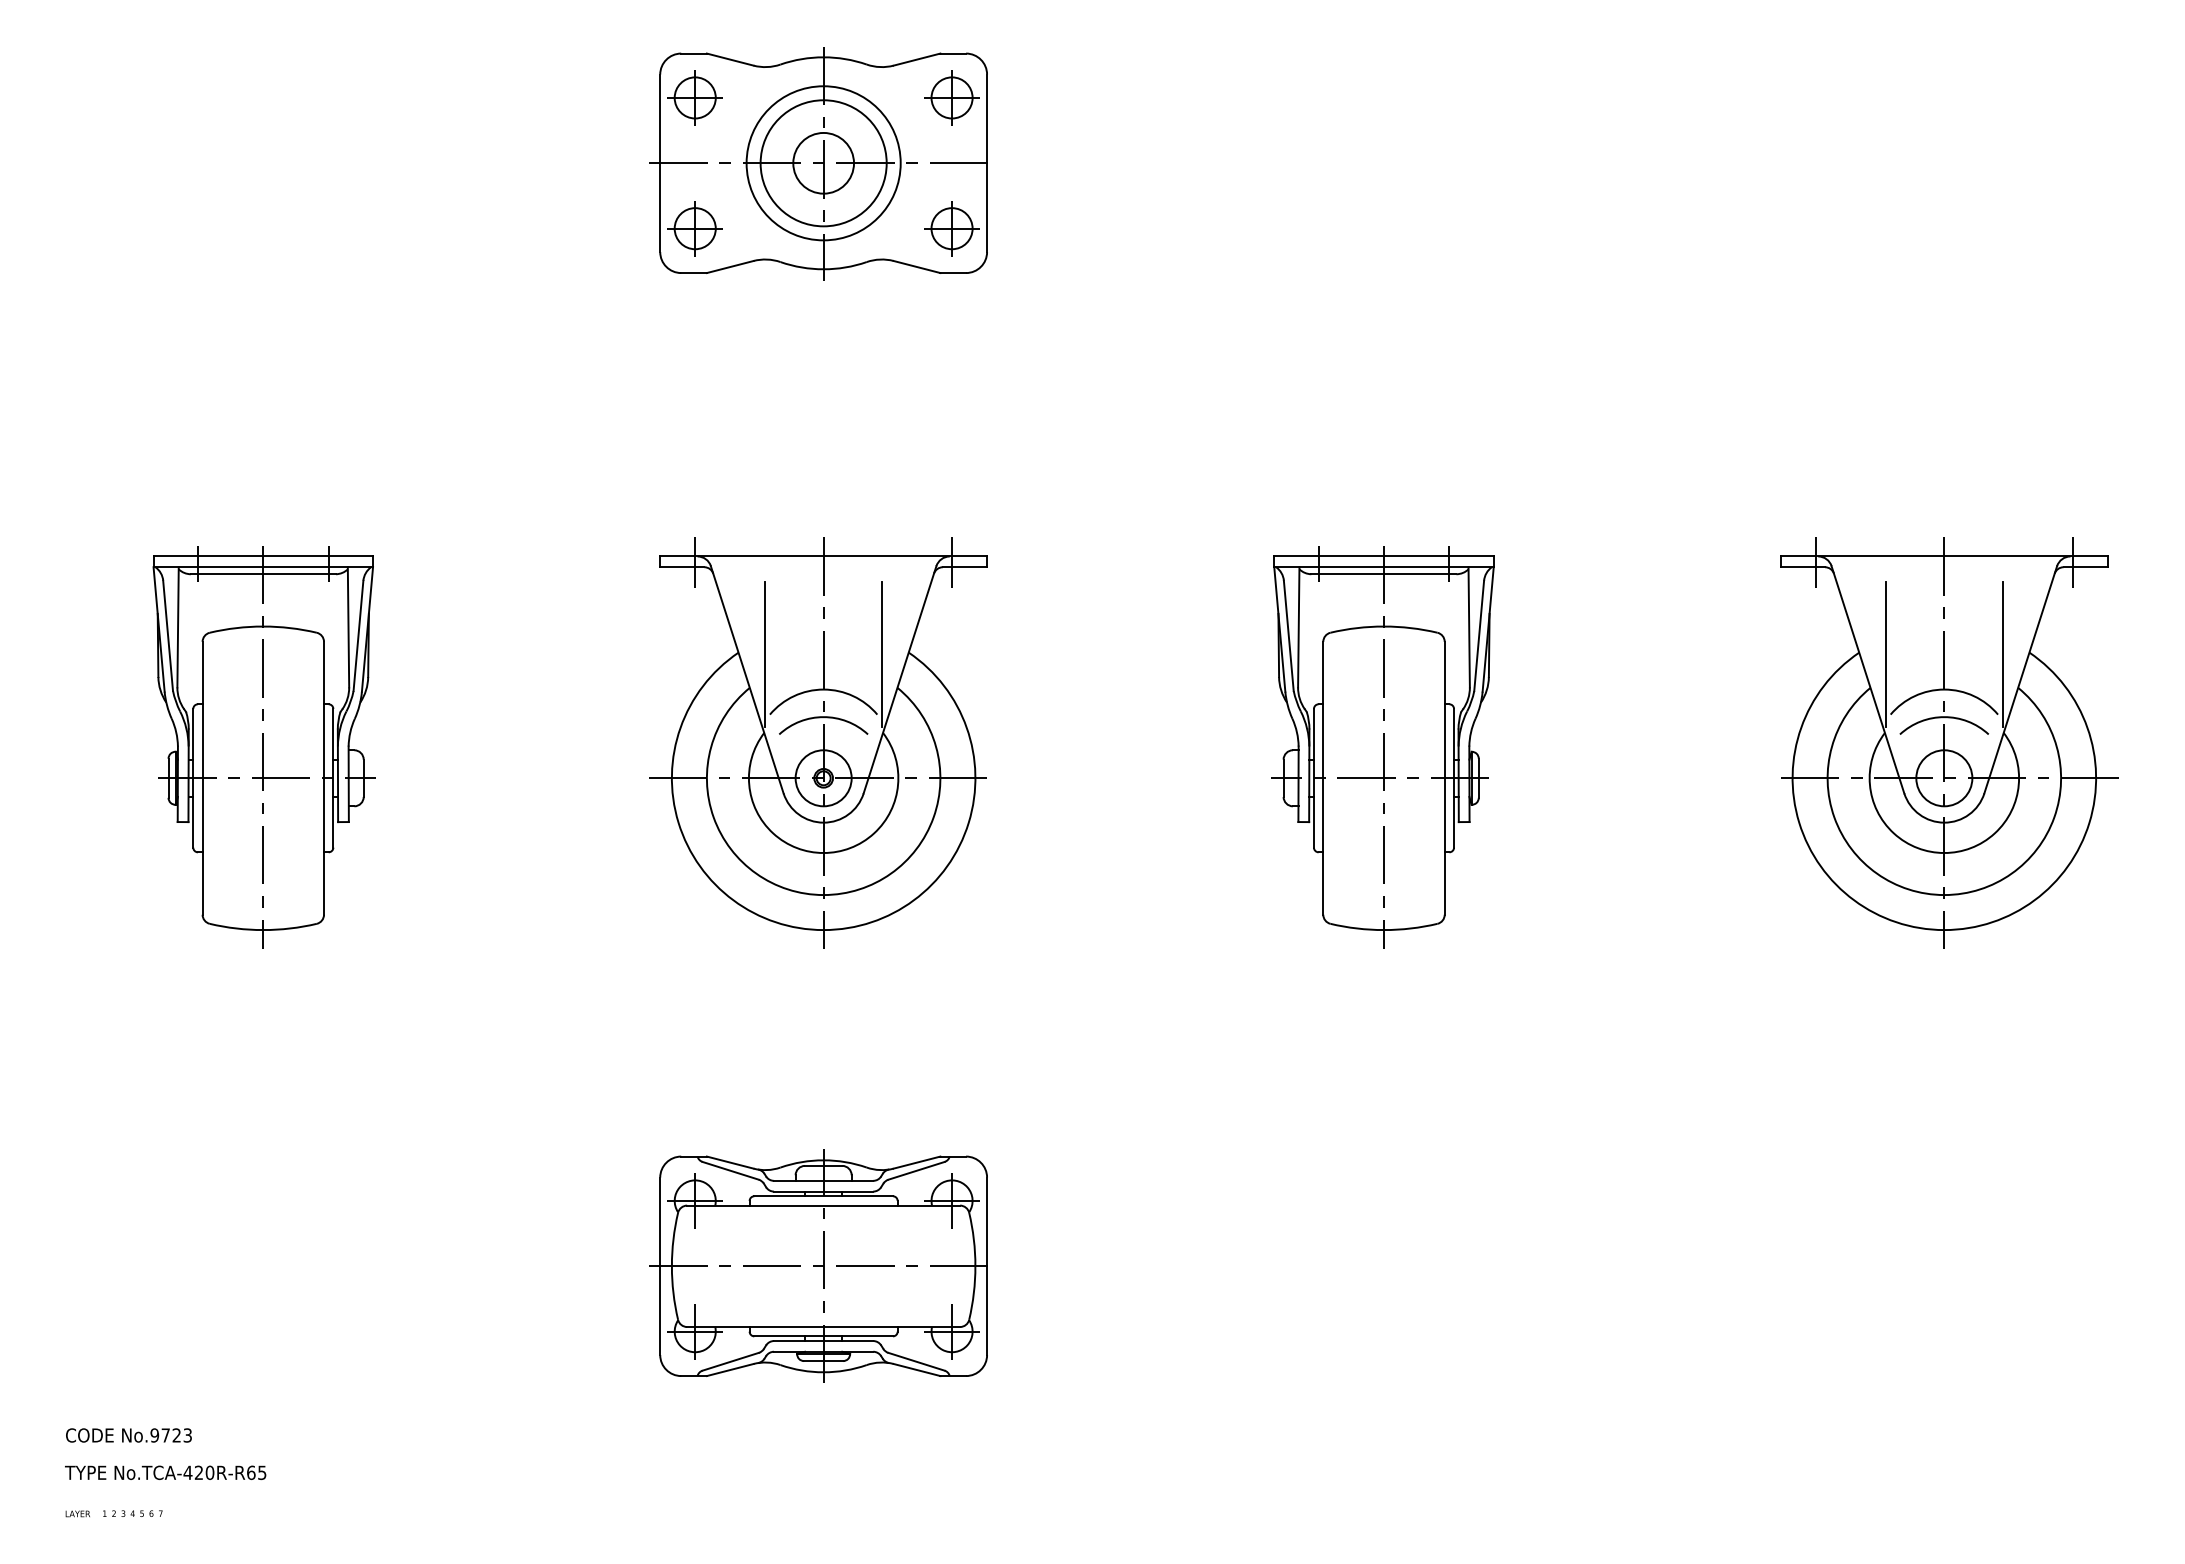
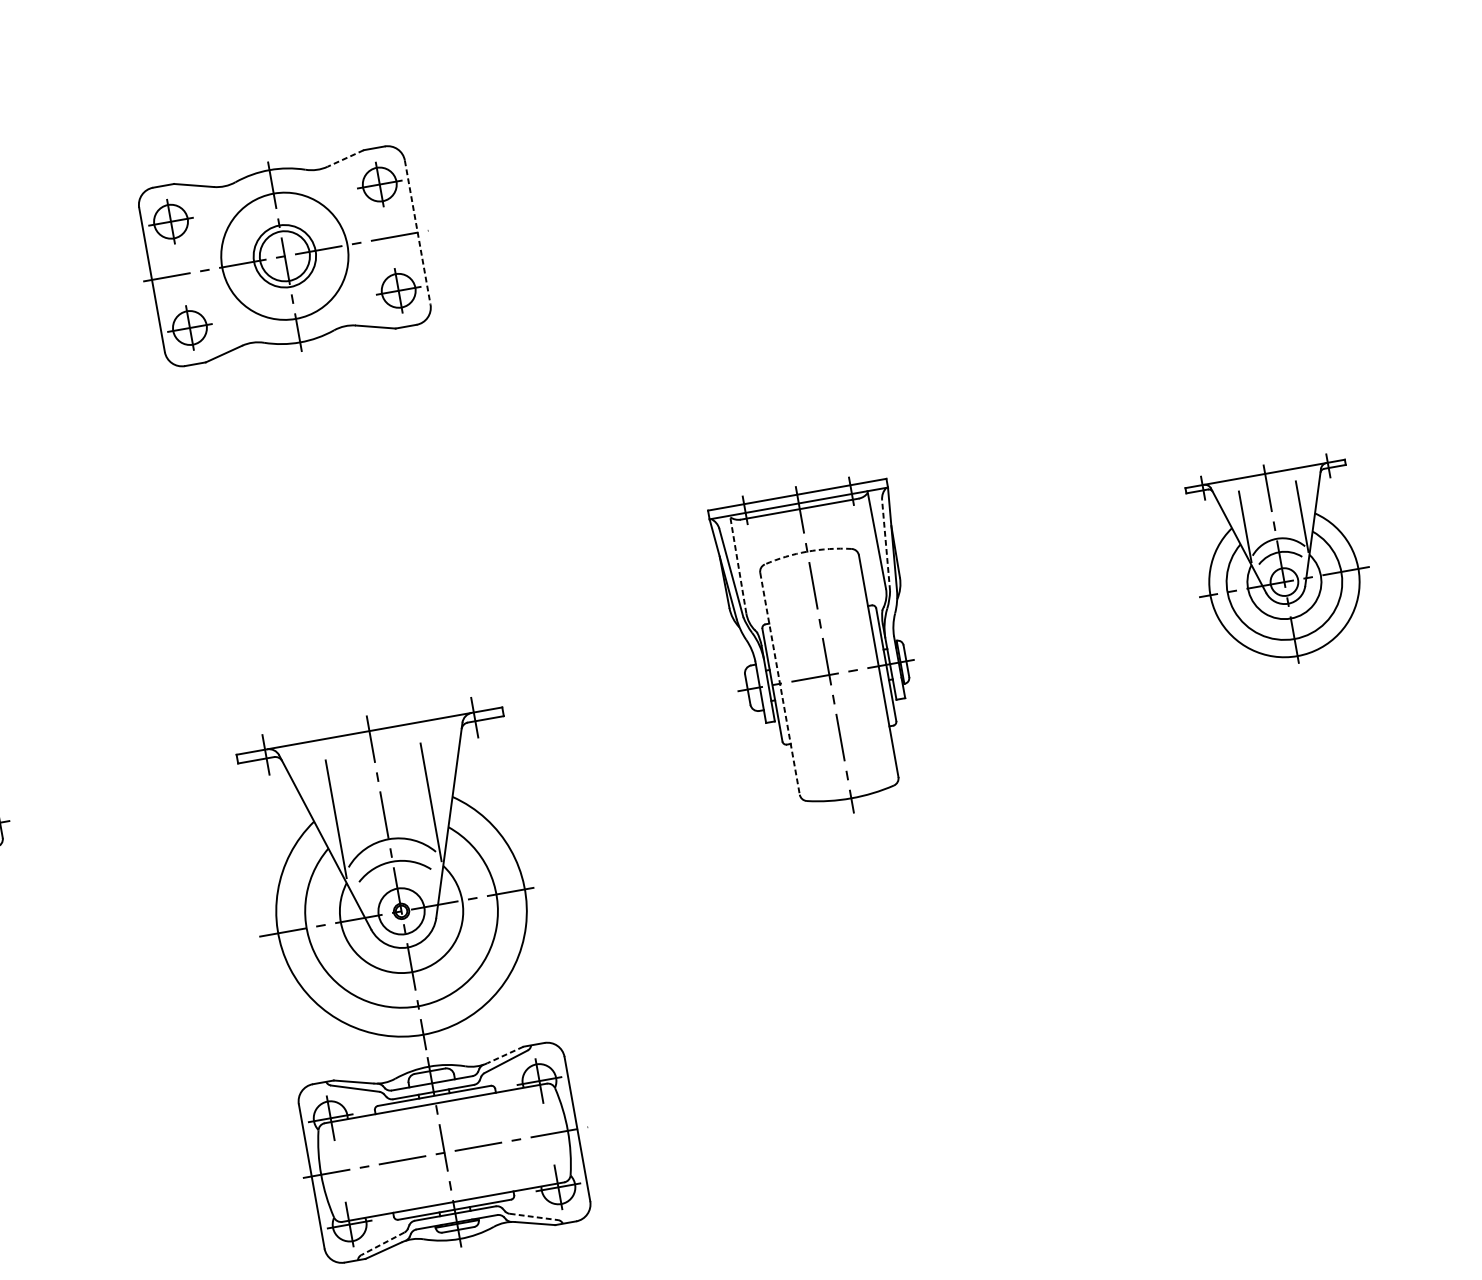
line: (916, 59) -> (345, 158), solid -> dashed
circle: (823, 163) -> (284, 256), size x0.6
line: (987, 163) -> (418, 232), solid -> dashed
line: (1298, 626) -> (737, 564), solid -> dashed
arc: (1384, 626) -> (807, 551), solid -> dashed
line: (1479, 635) -> (886, 545), solid -> dashed
part: (818, 742) -> (392, 883), moved
part: (1949, 742) -> (1283, 564), size x0.6
line: (1323, 778) -> (780, 683), solid -> dashed
line: (916, 1162) -> (504, 1054), solid -> dashed
line: (730, 1361) -> (382, 1243), solid -> dashed
line: (917, 1361) -> (534, 1216), solid -> dashed

